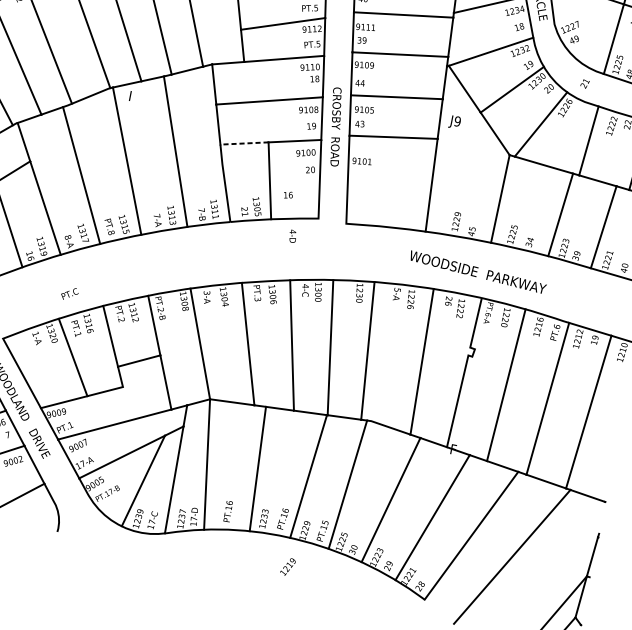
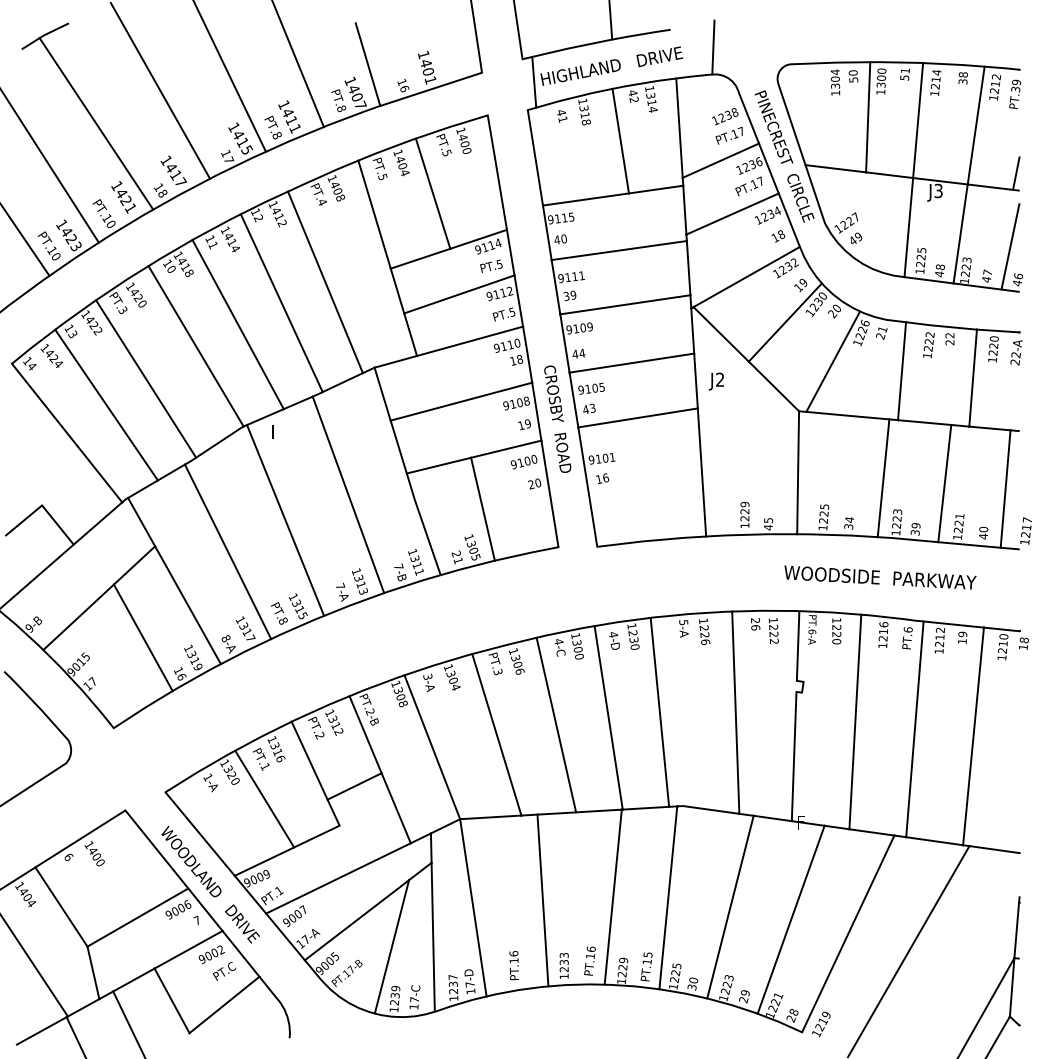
text: (584, 83) -> (881, 333), moved
text: (457, 121) -> (719, 379), J9 -> J2
line: (244, 143) -> (438, 465), dashed -> solid
text: (288, 195) -> (602, 478), moved
text: (292, 236) -> (614, 640), moved
text: (478, 272) -> (880, 577), moved
text: (69, 294) -> (224, 971), moved
text: (288, 567) -> (821, 1024), moved

